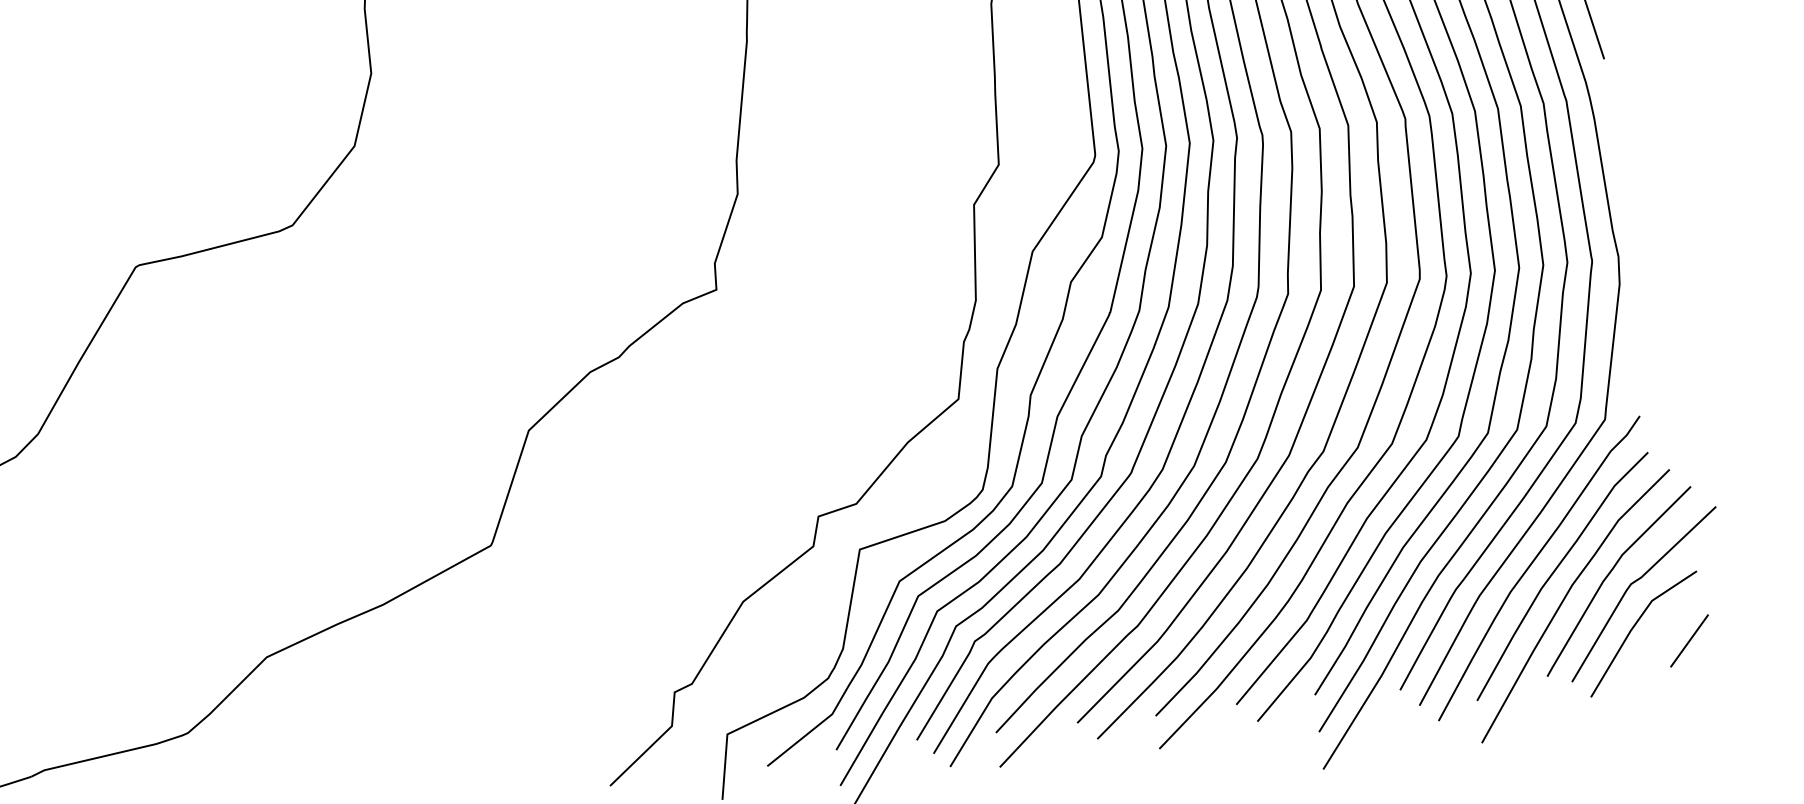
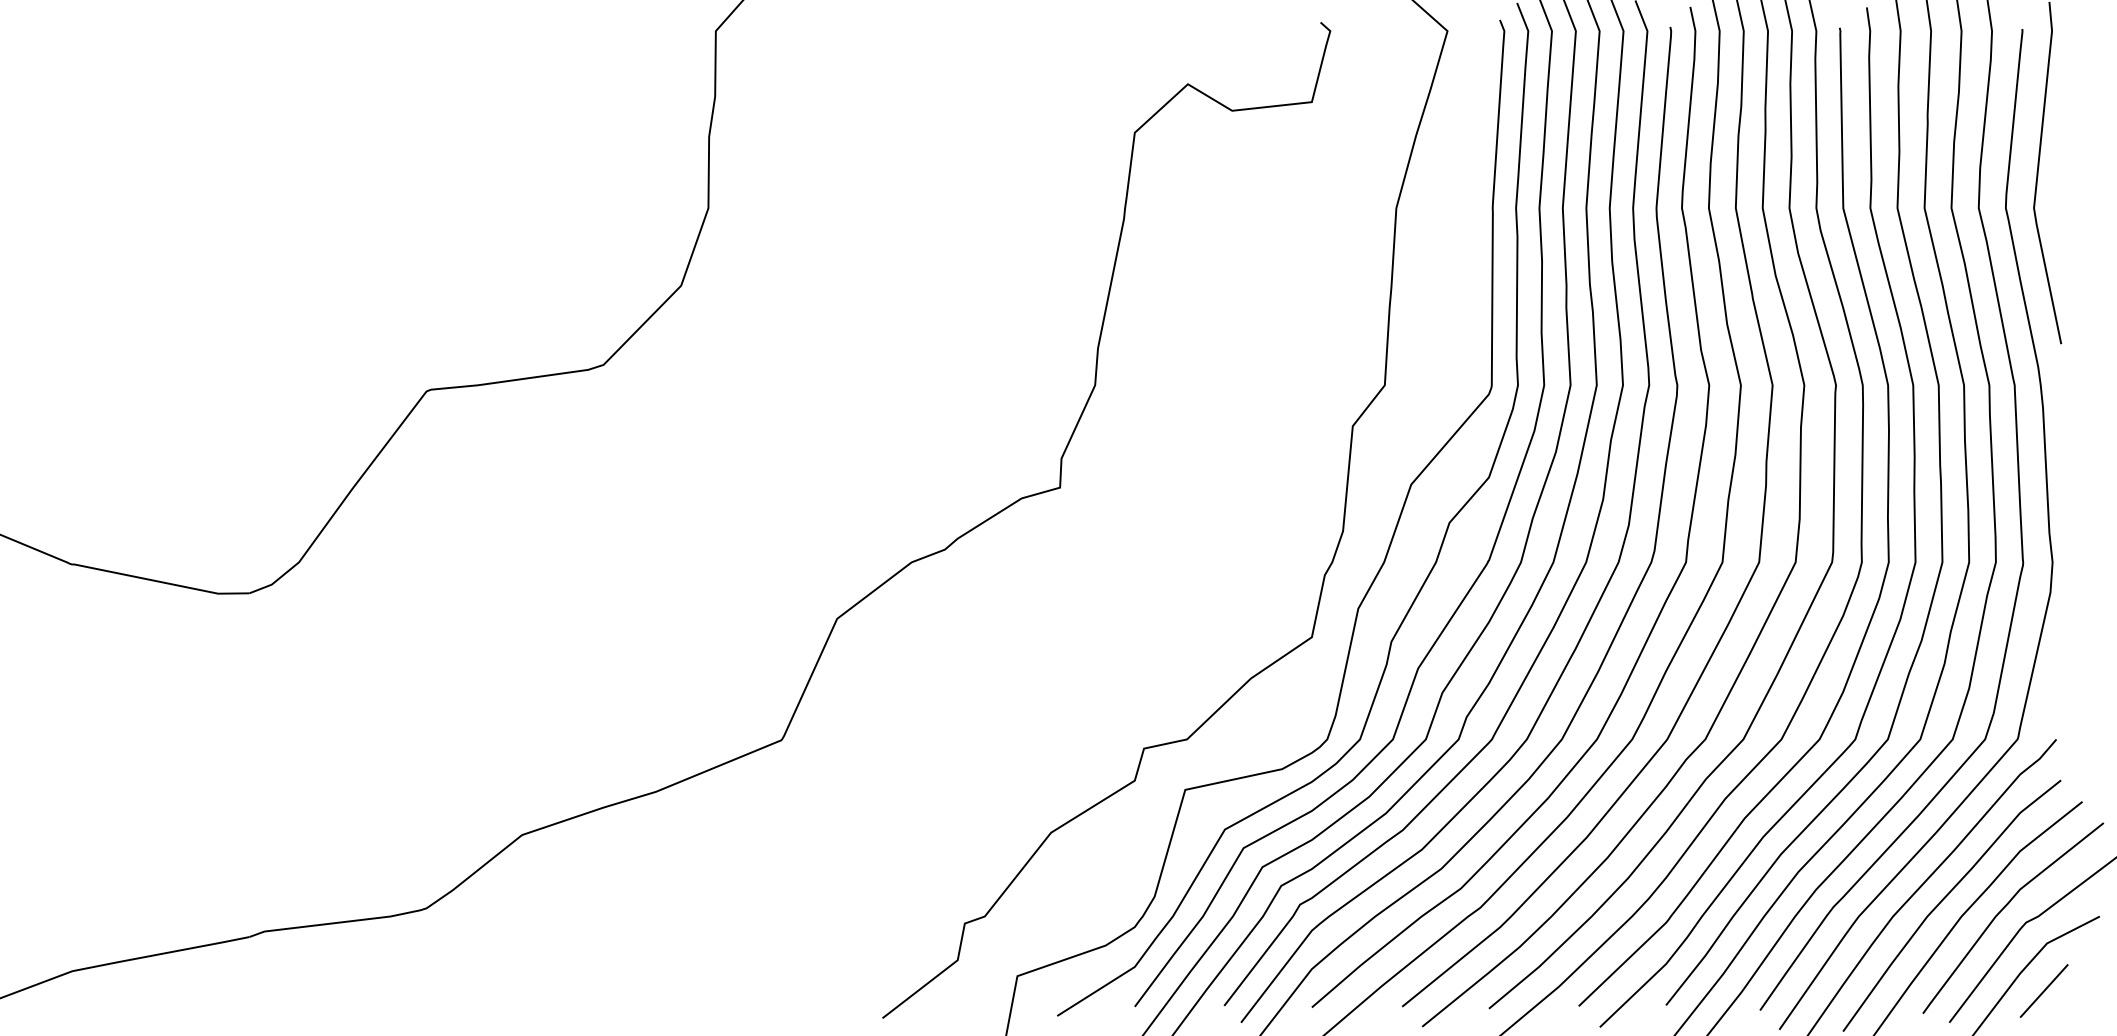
line: (1688, 640) -> (2043, 990), moved

